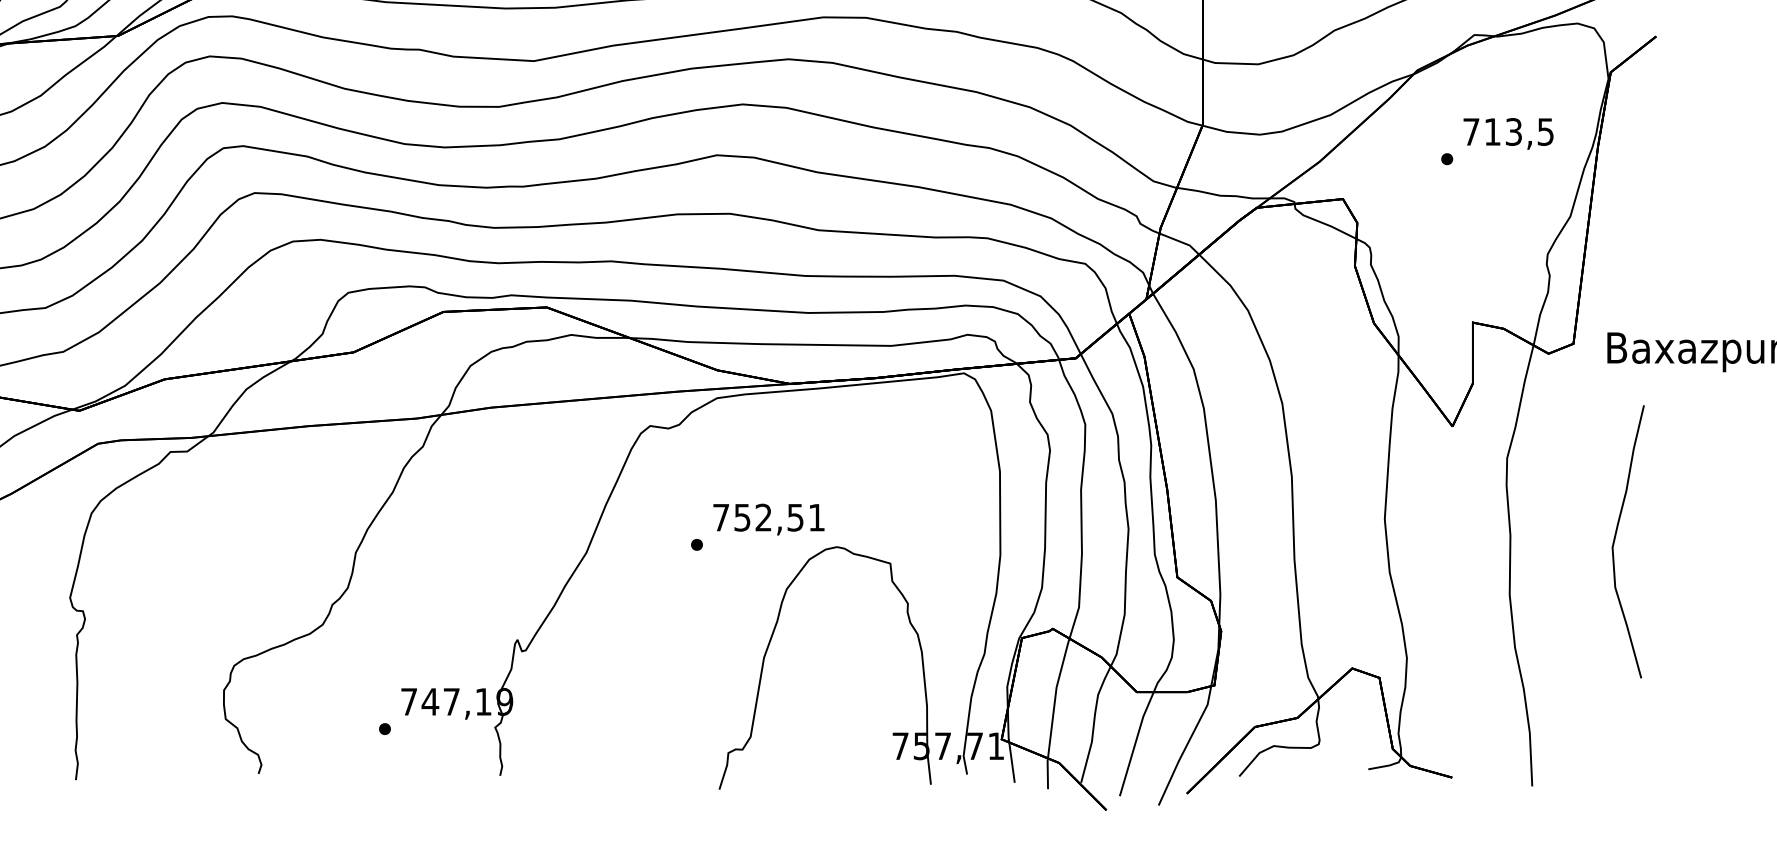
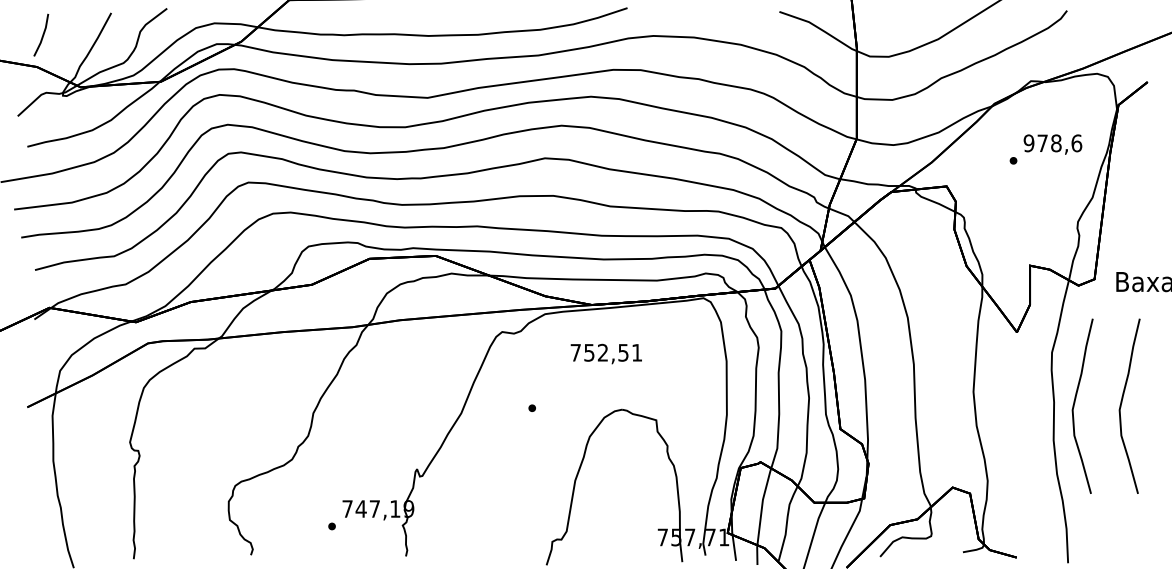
text: (1507, 132) -> (1052, 143), 713,5 -> 978,6
text: (767, 518) -> (605, 353), moved
curve: (1543, 537) -> (1075, 403), added

